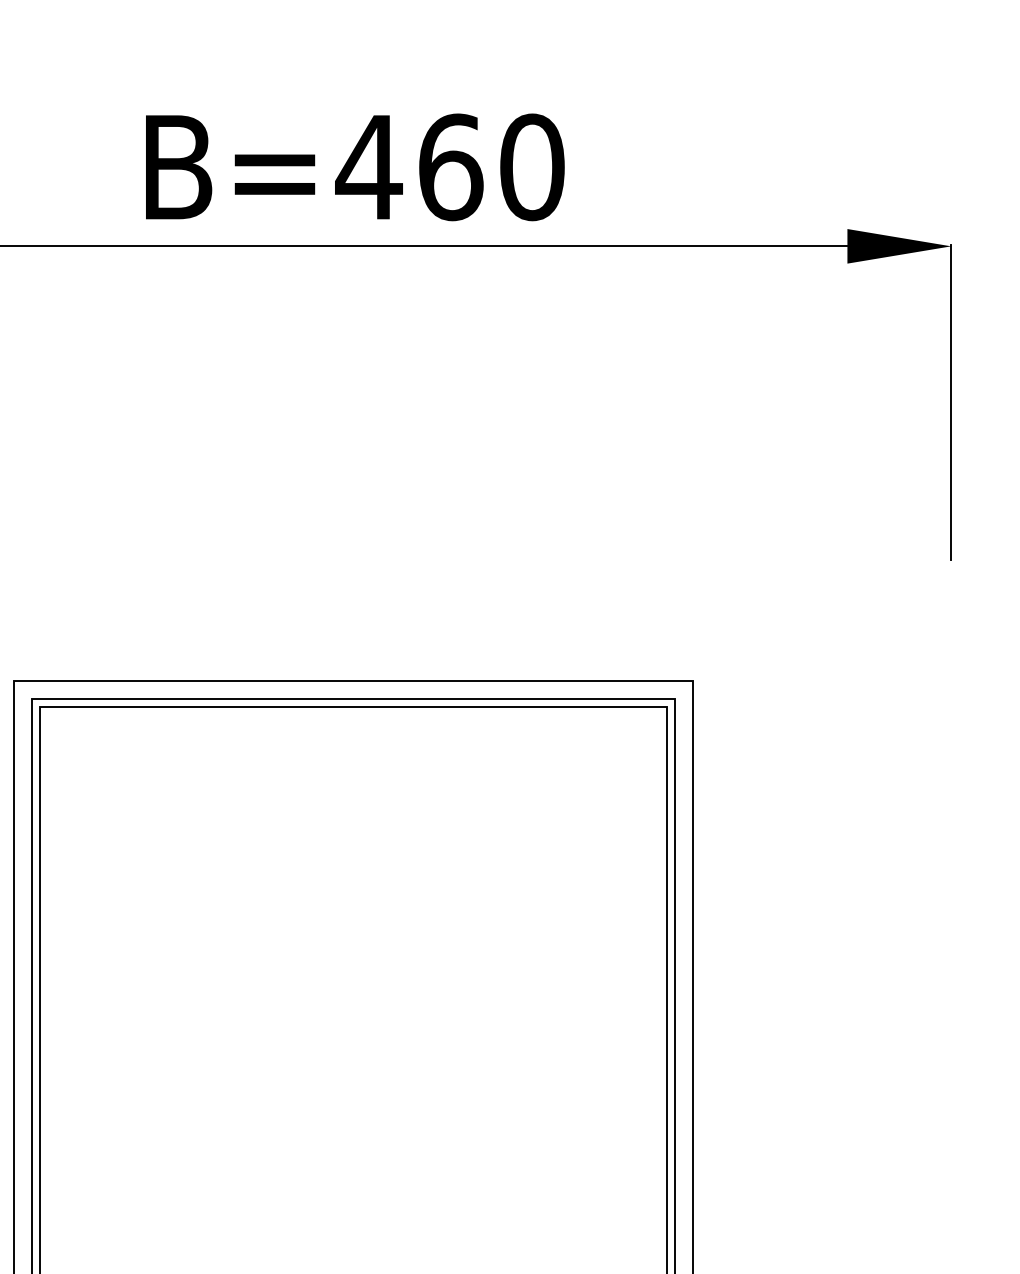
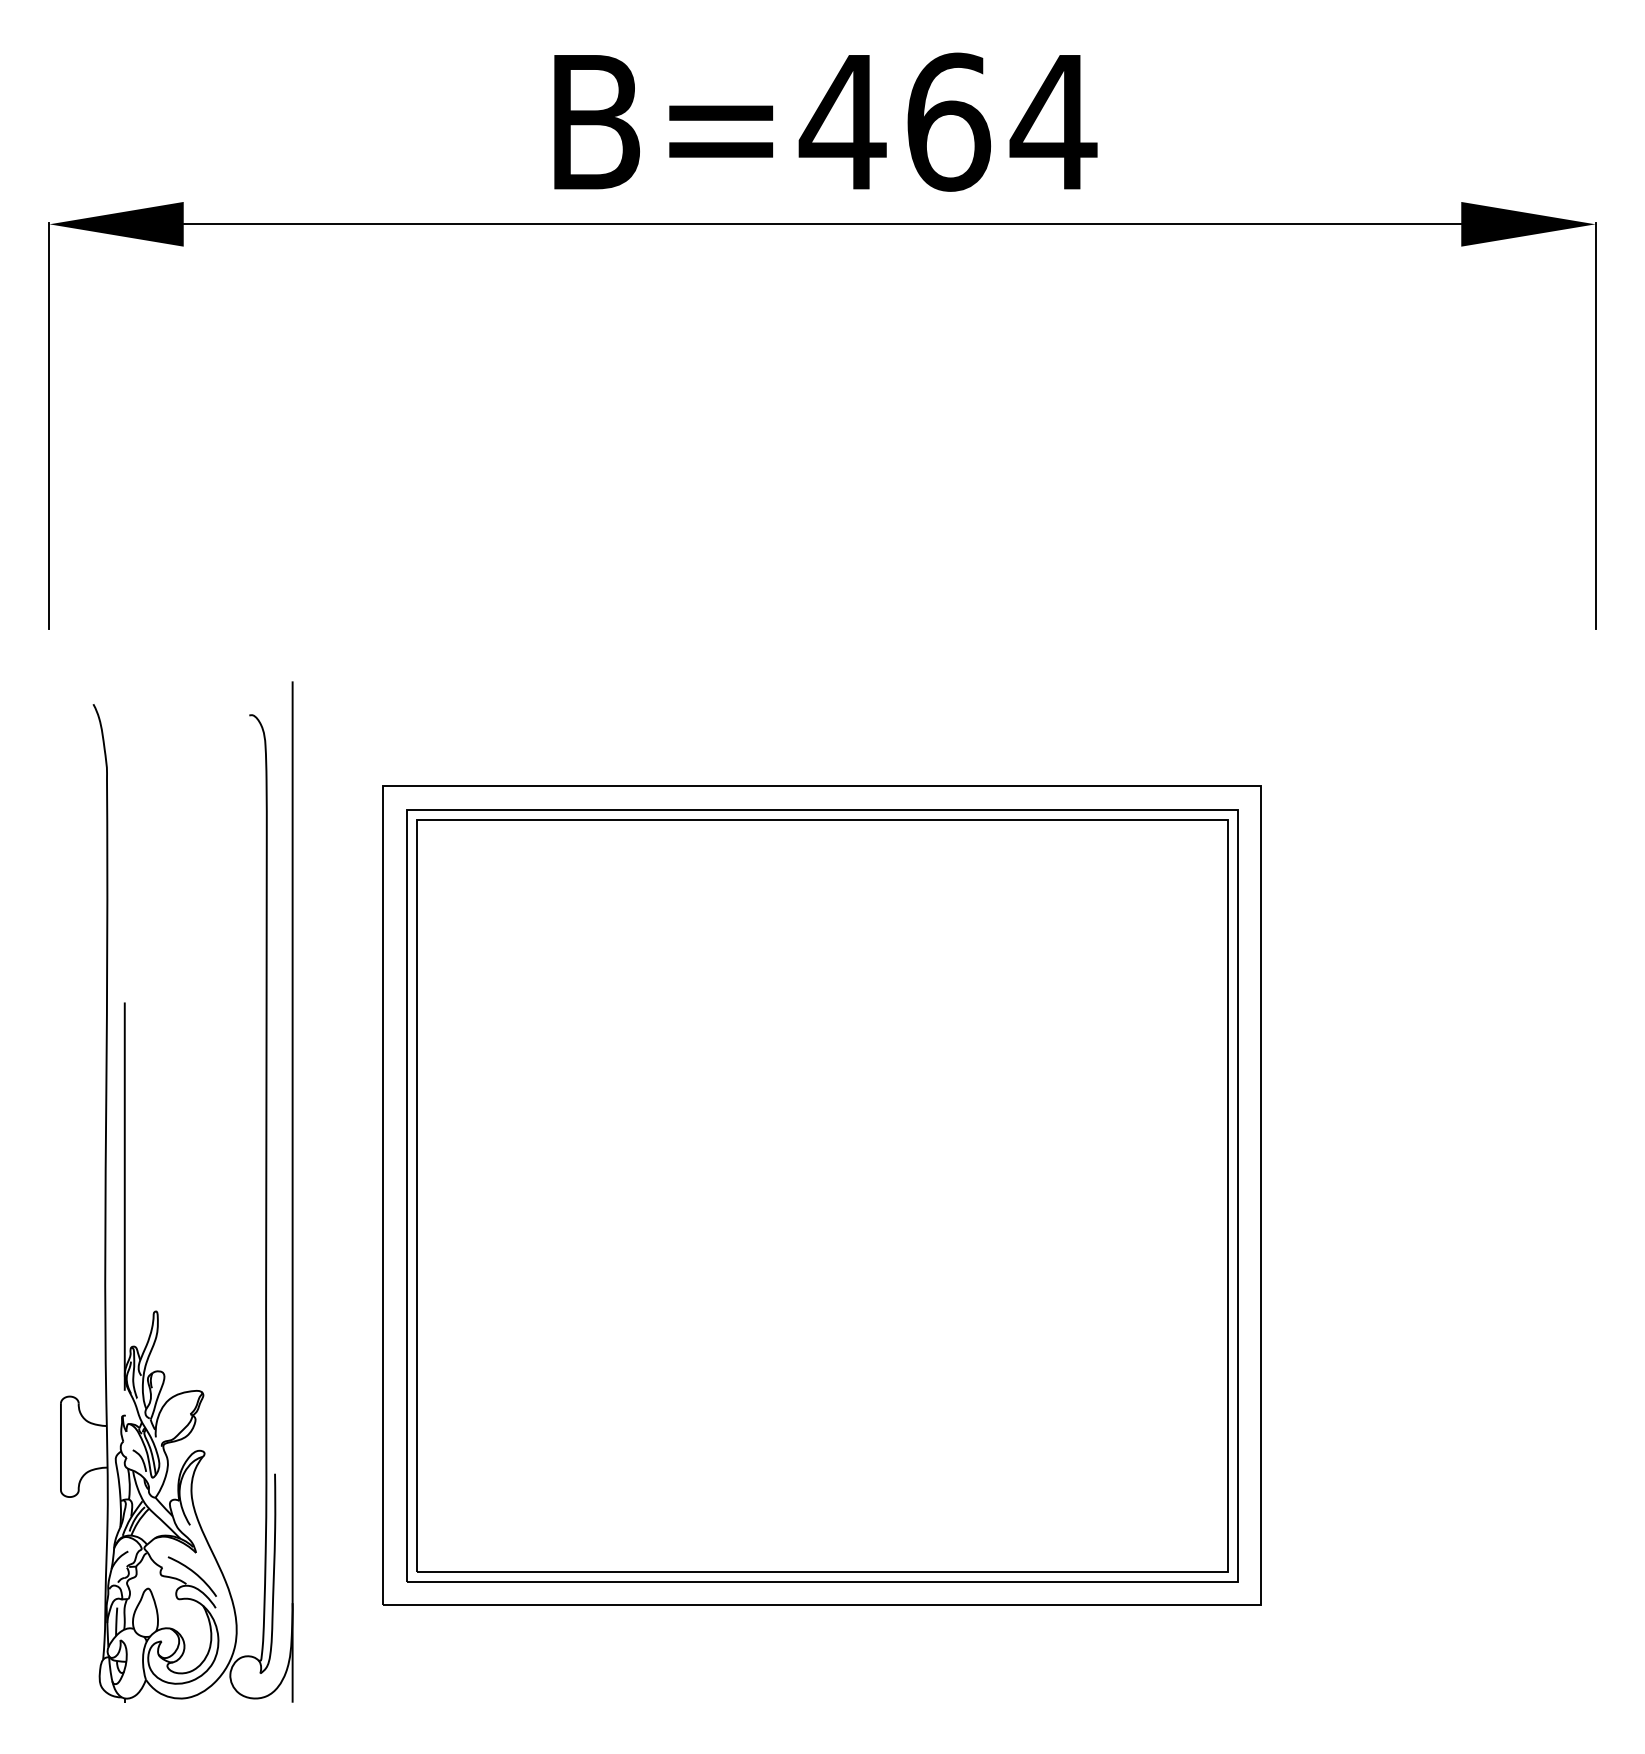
text: (532, 166) -> (1053, 121), B=460 -> B=464

